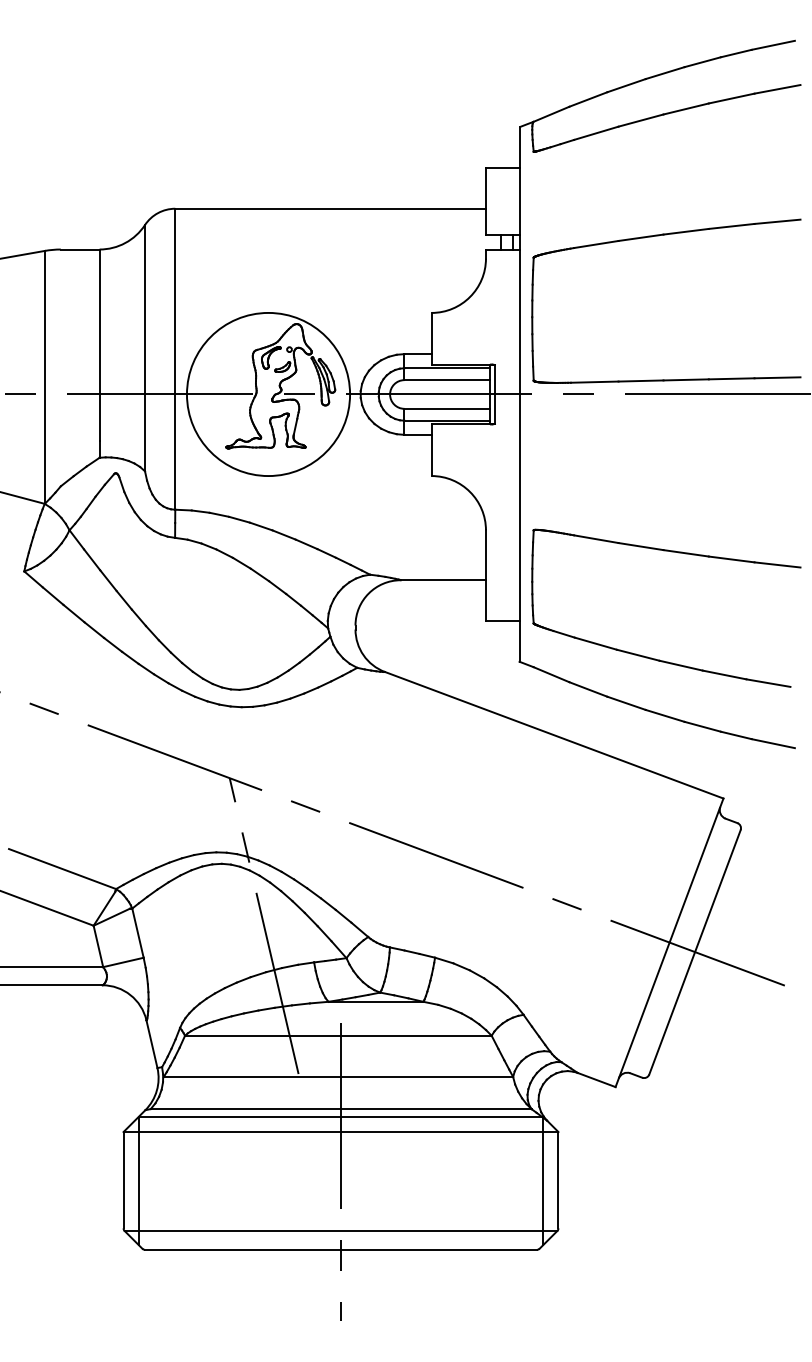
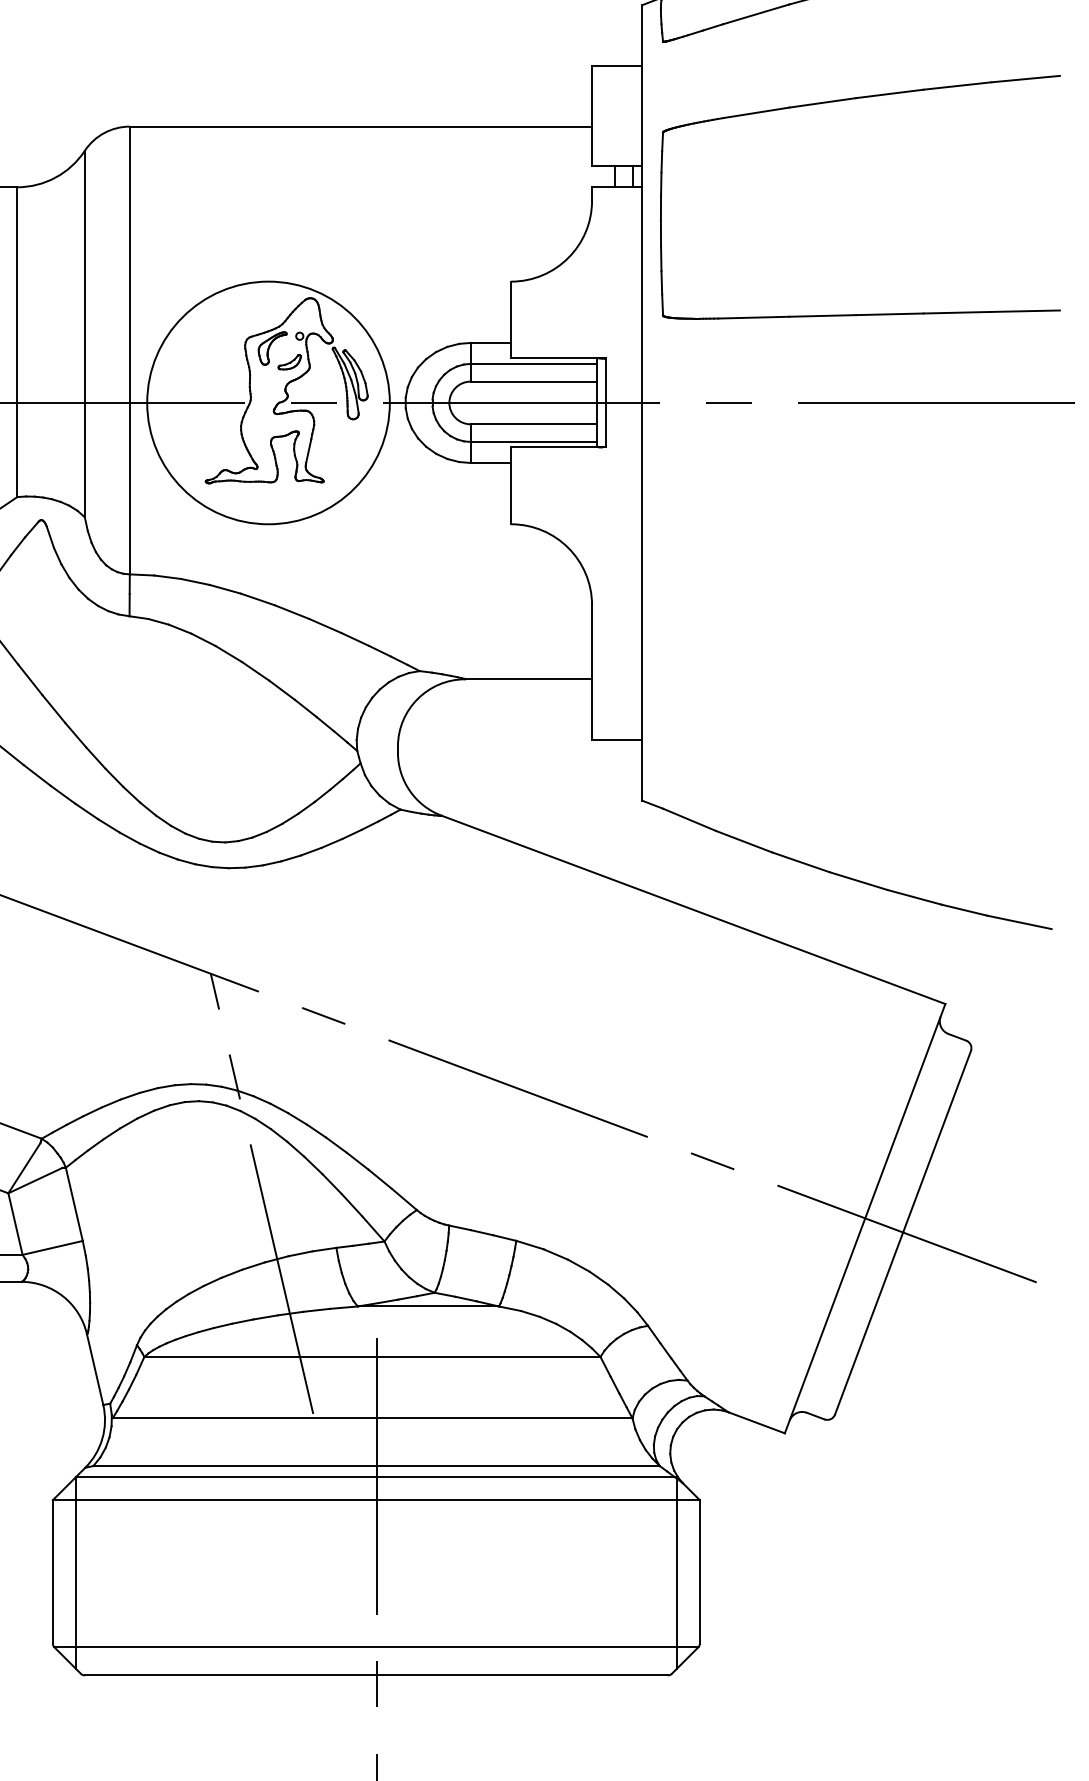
part: (659, 236) -> (850, 100), moved
part: (655, 658) -> (844, 795), removed

